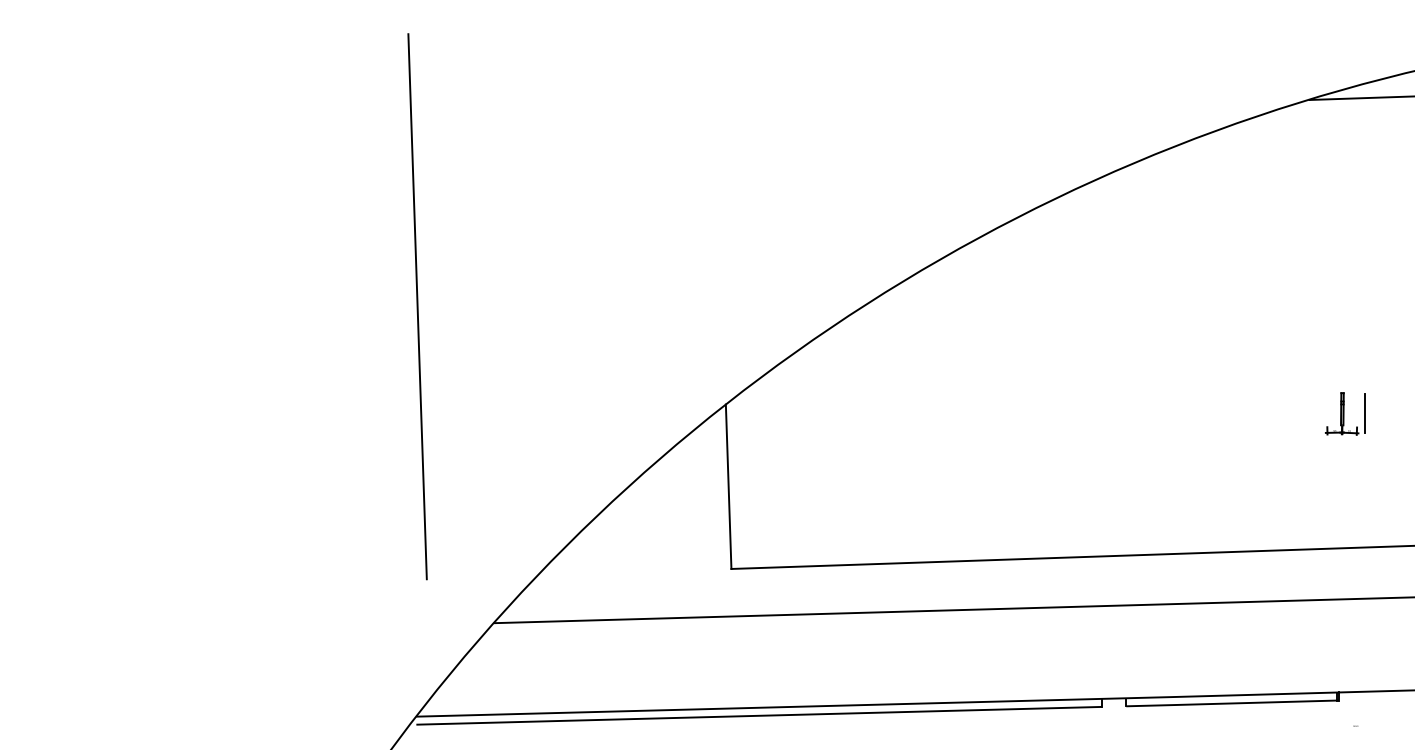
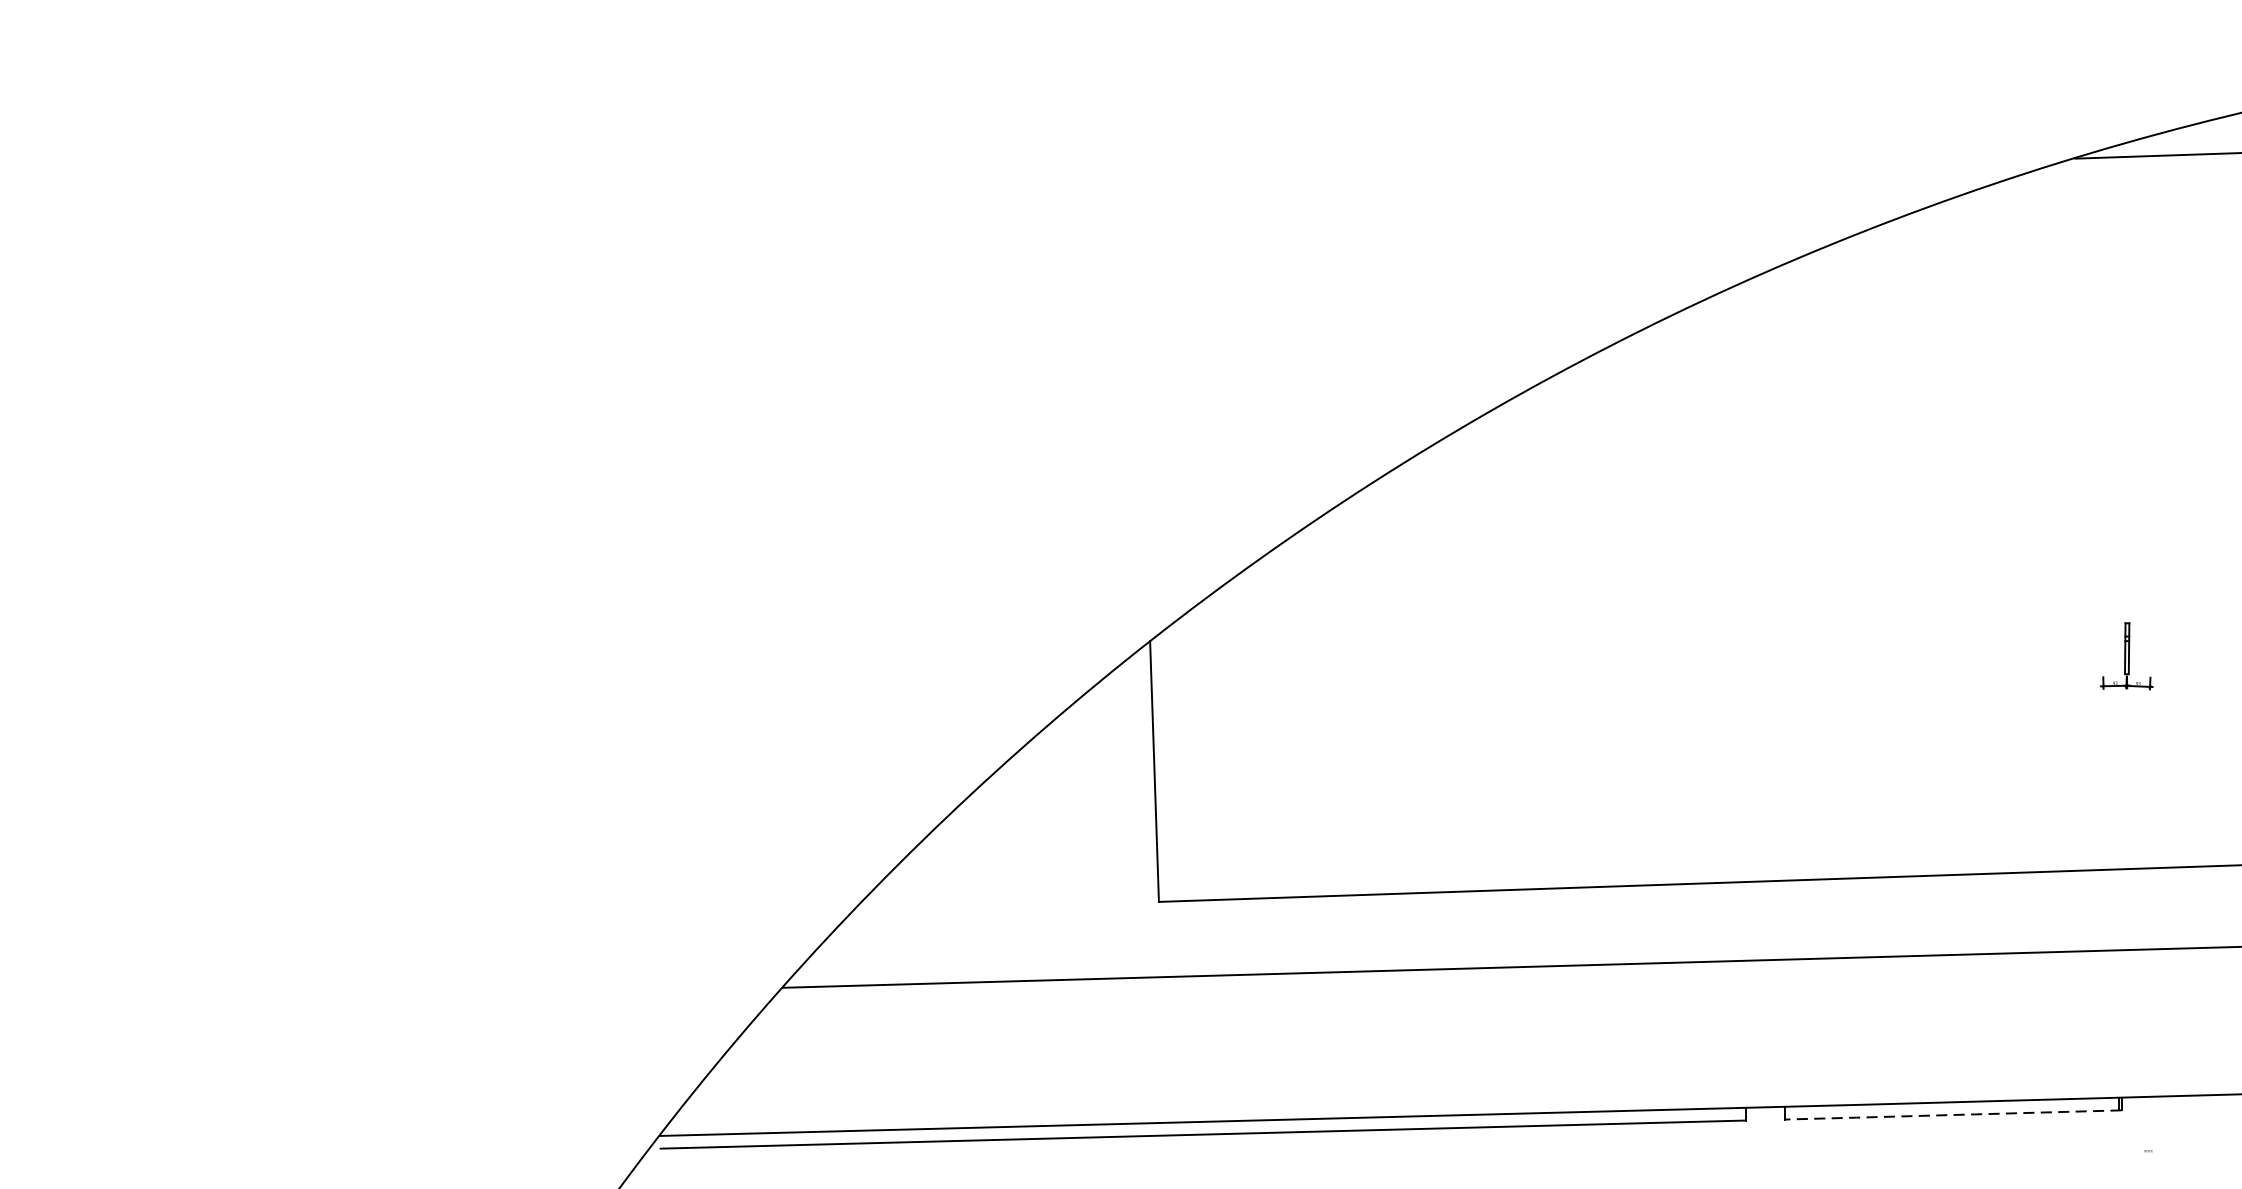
line: (417, 306) -> (661, 485), removed
line: (1365, 413) -> (2163, 655), removed
line: (1231, 703) -> (1951, 1115), solid -> dashed

